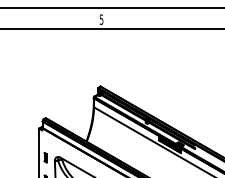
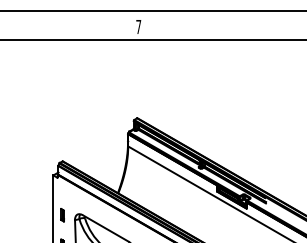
text: (101, 19) -> (138, 26), 5 -> 7

